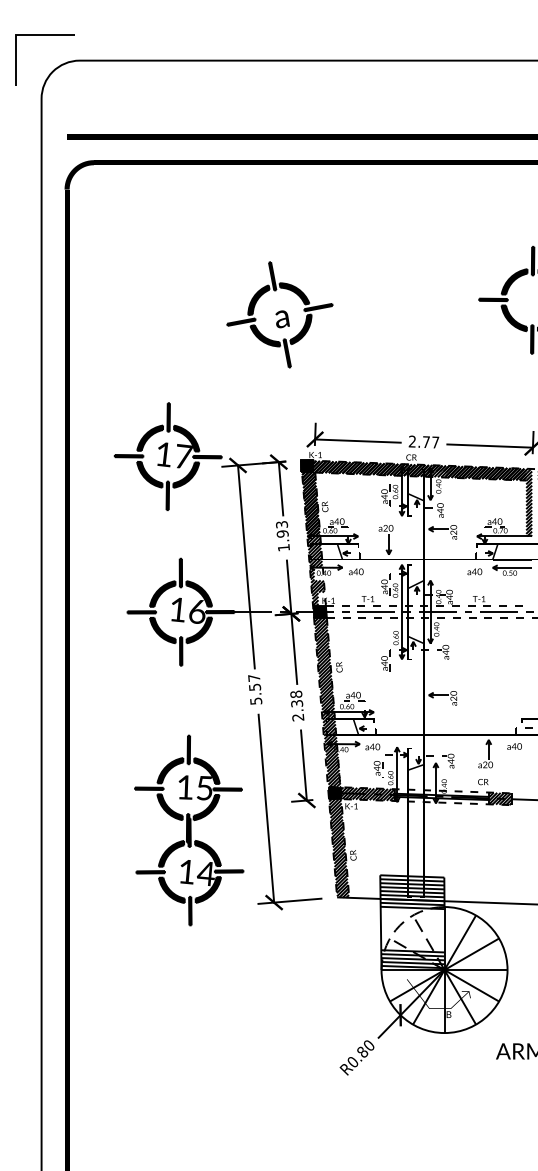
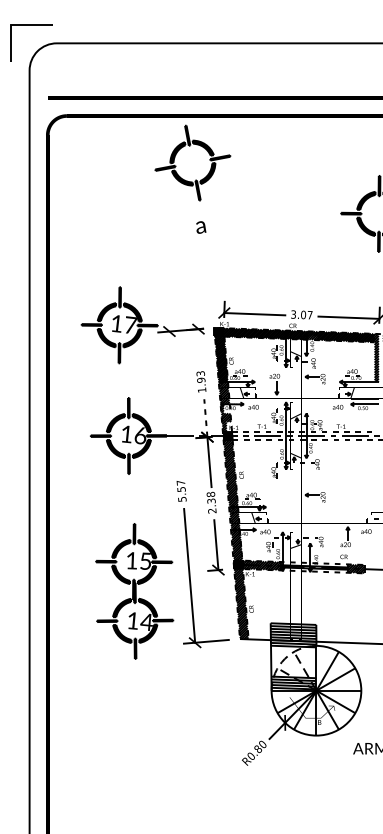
part: (275, 291) -> (189, 146), moved
text: (419, 442) -> (298, 315), 2.77 -> 3.07
line: (280, 488) -> (199, 347), removed
line: (246, 566) -> (175, 403), removed
line: (289, 587) -> (206, 418), solid -> dashed

